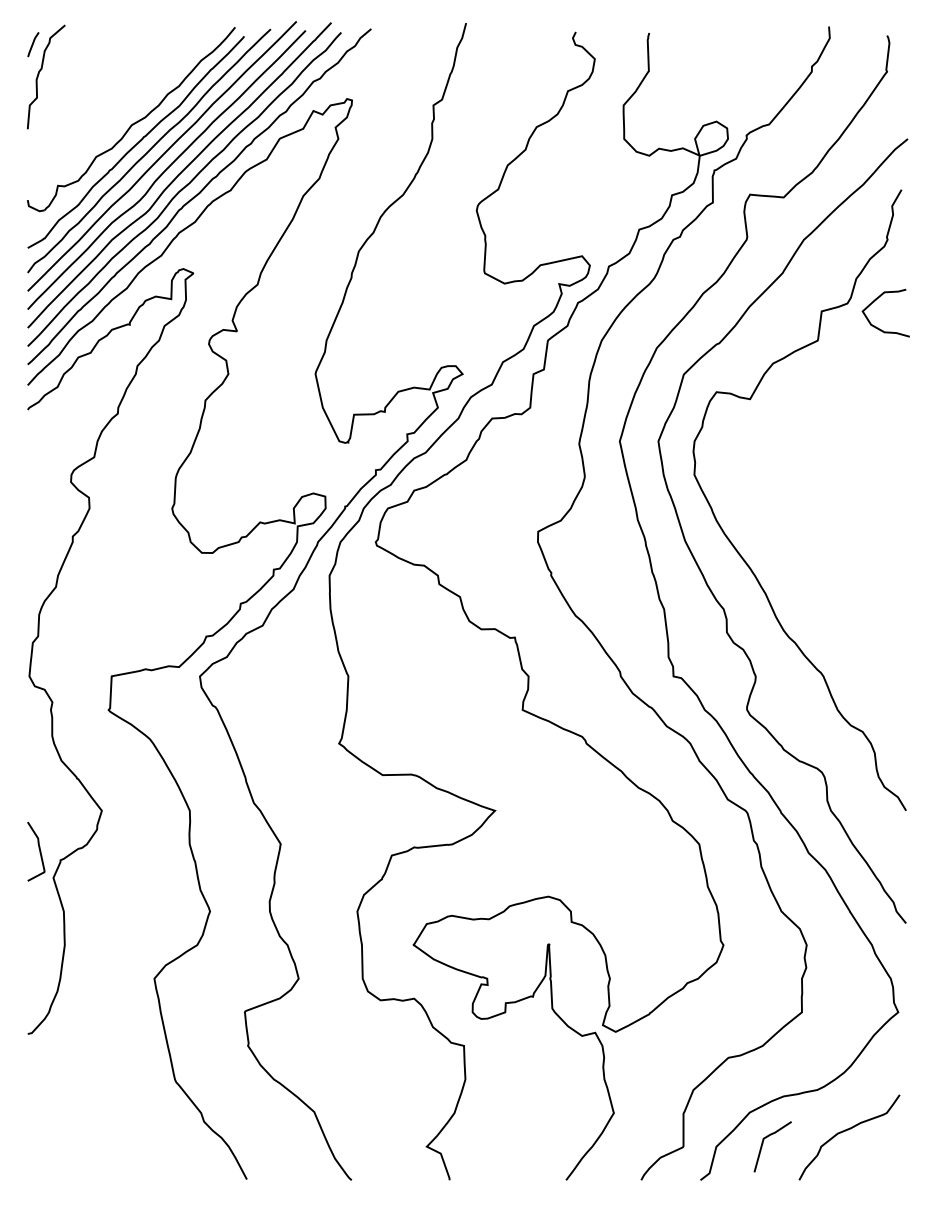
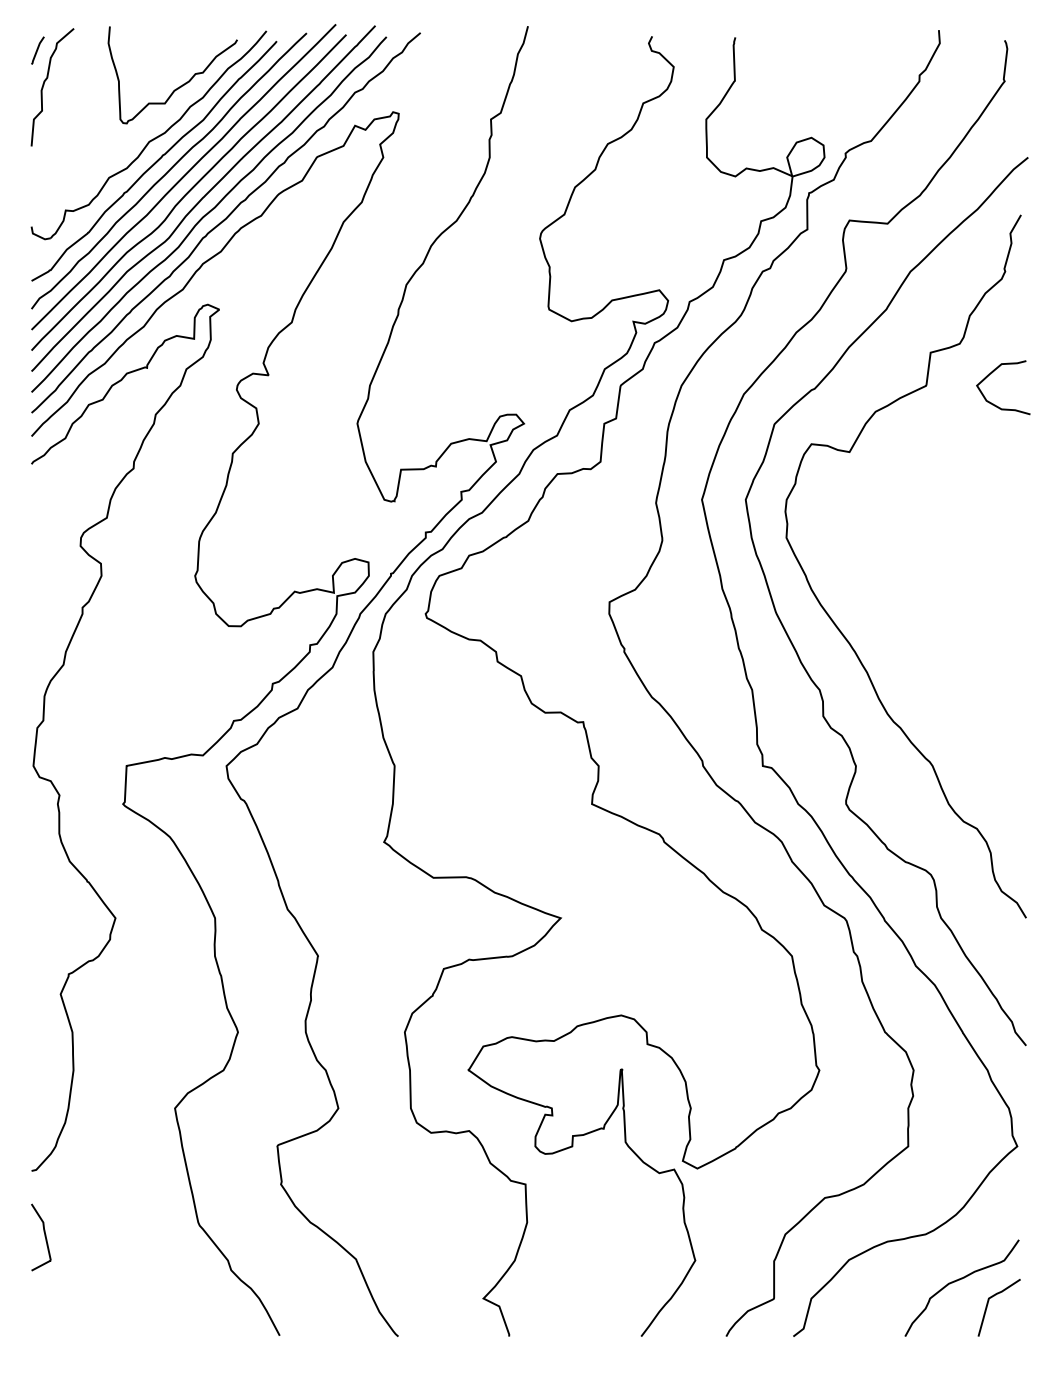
curve: (159, 75) -> (180, 85), added
curve: (876, 300) -> (992, 373), moved
curve: (39, 850) -> (44, 1236), moved
curve: (763, 1143) -> (988, 1304), moved

